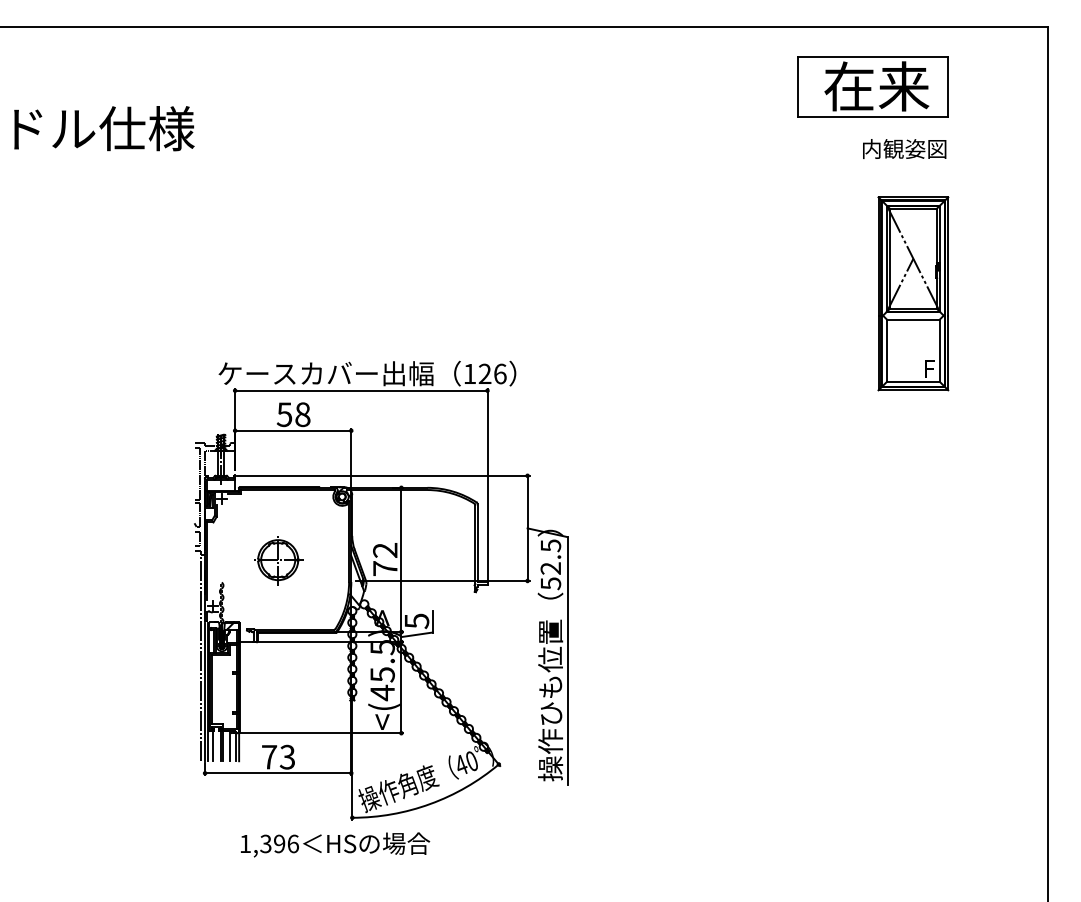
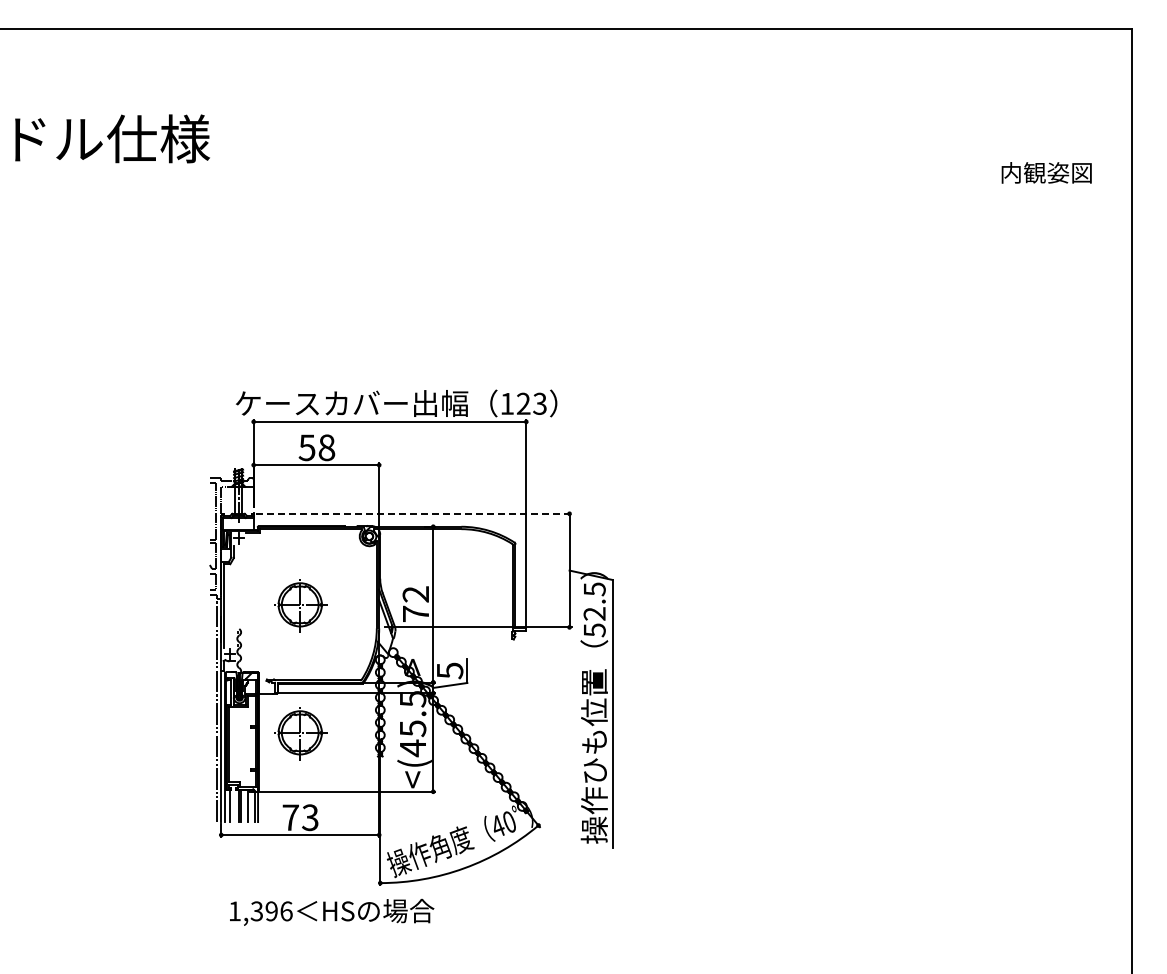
part: (872, 87) -> (942, 94), removed
text: (904, 148) -> (1046, 172), moved
part: (912, 294) -> (985, 317), removed
text: (499, 373) -> (539, 403), 126 -> 123
line: (383, 475) -> (413, 513), solid -> dashed
part: (278, 679) -> (300, 733), added
text: (335, 844) -> (332, 911), moved

